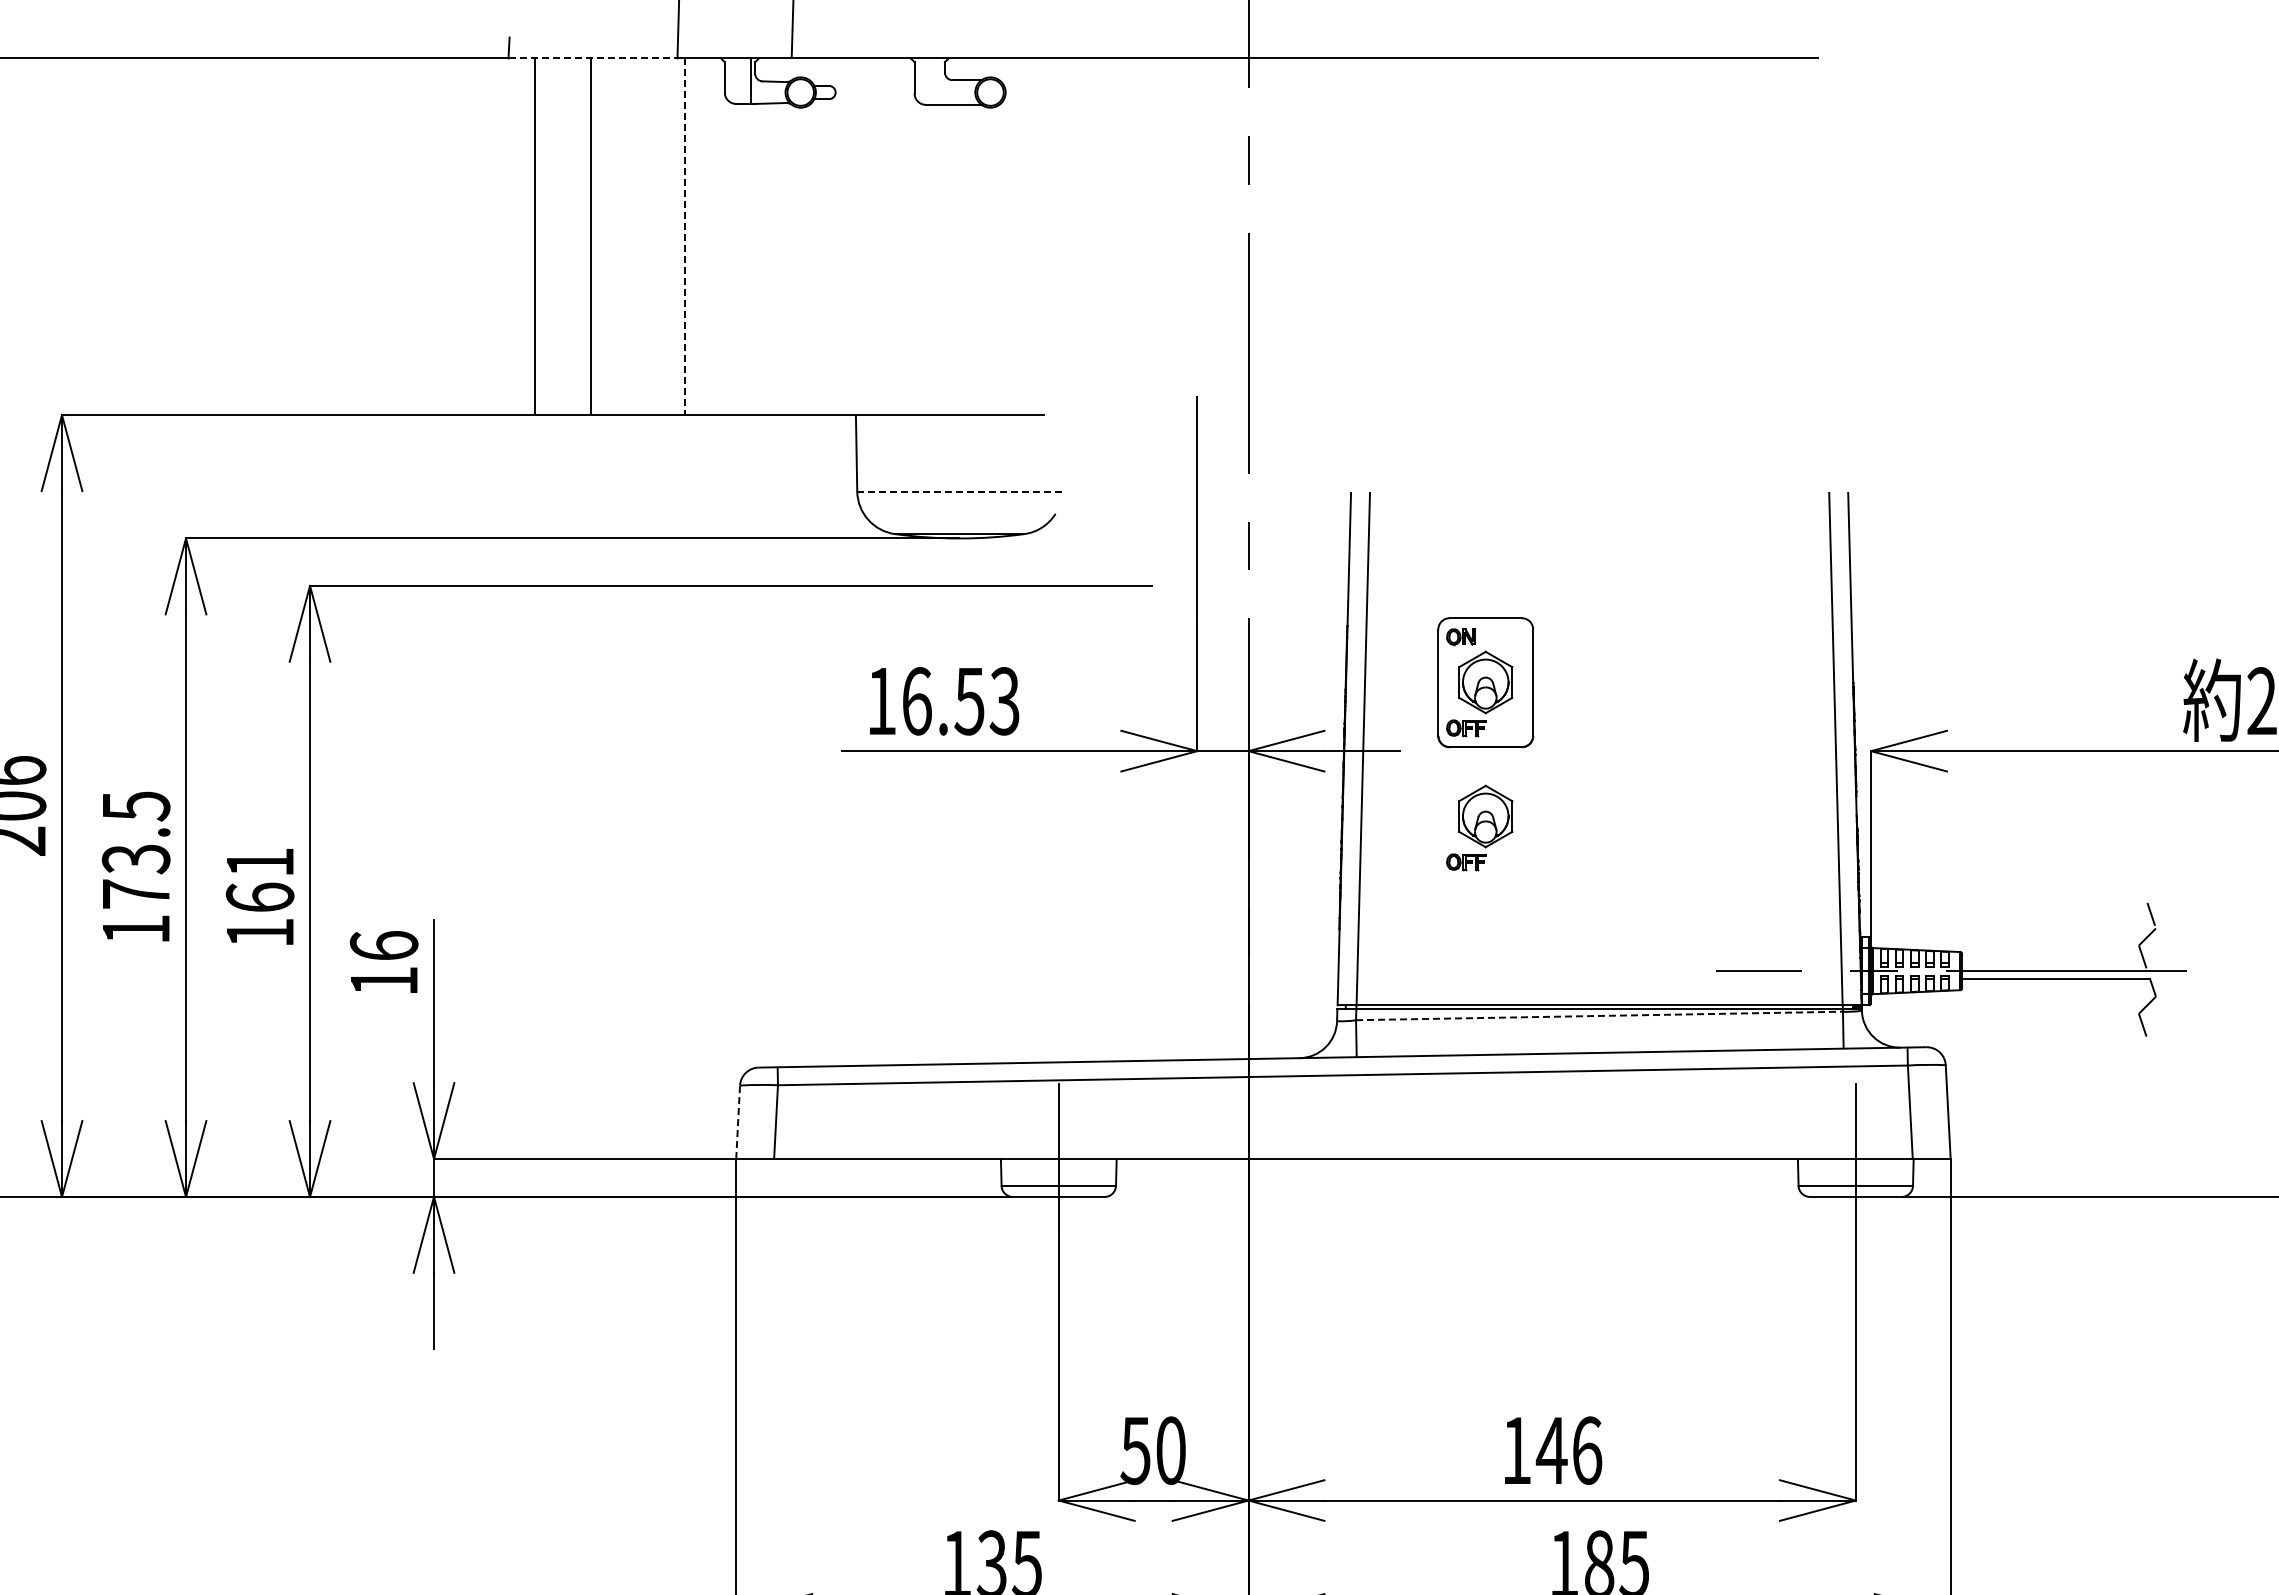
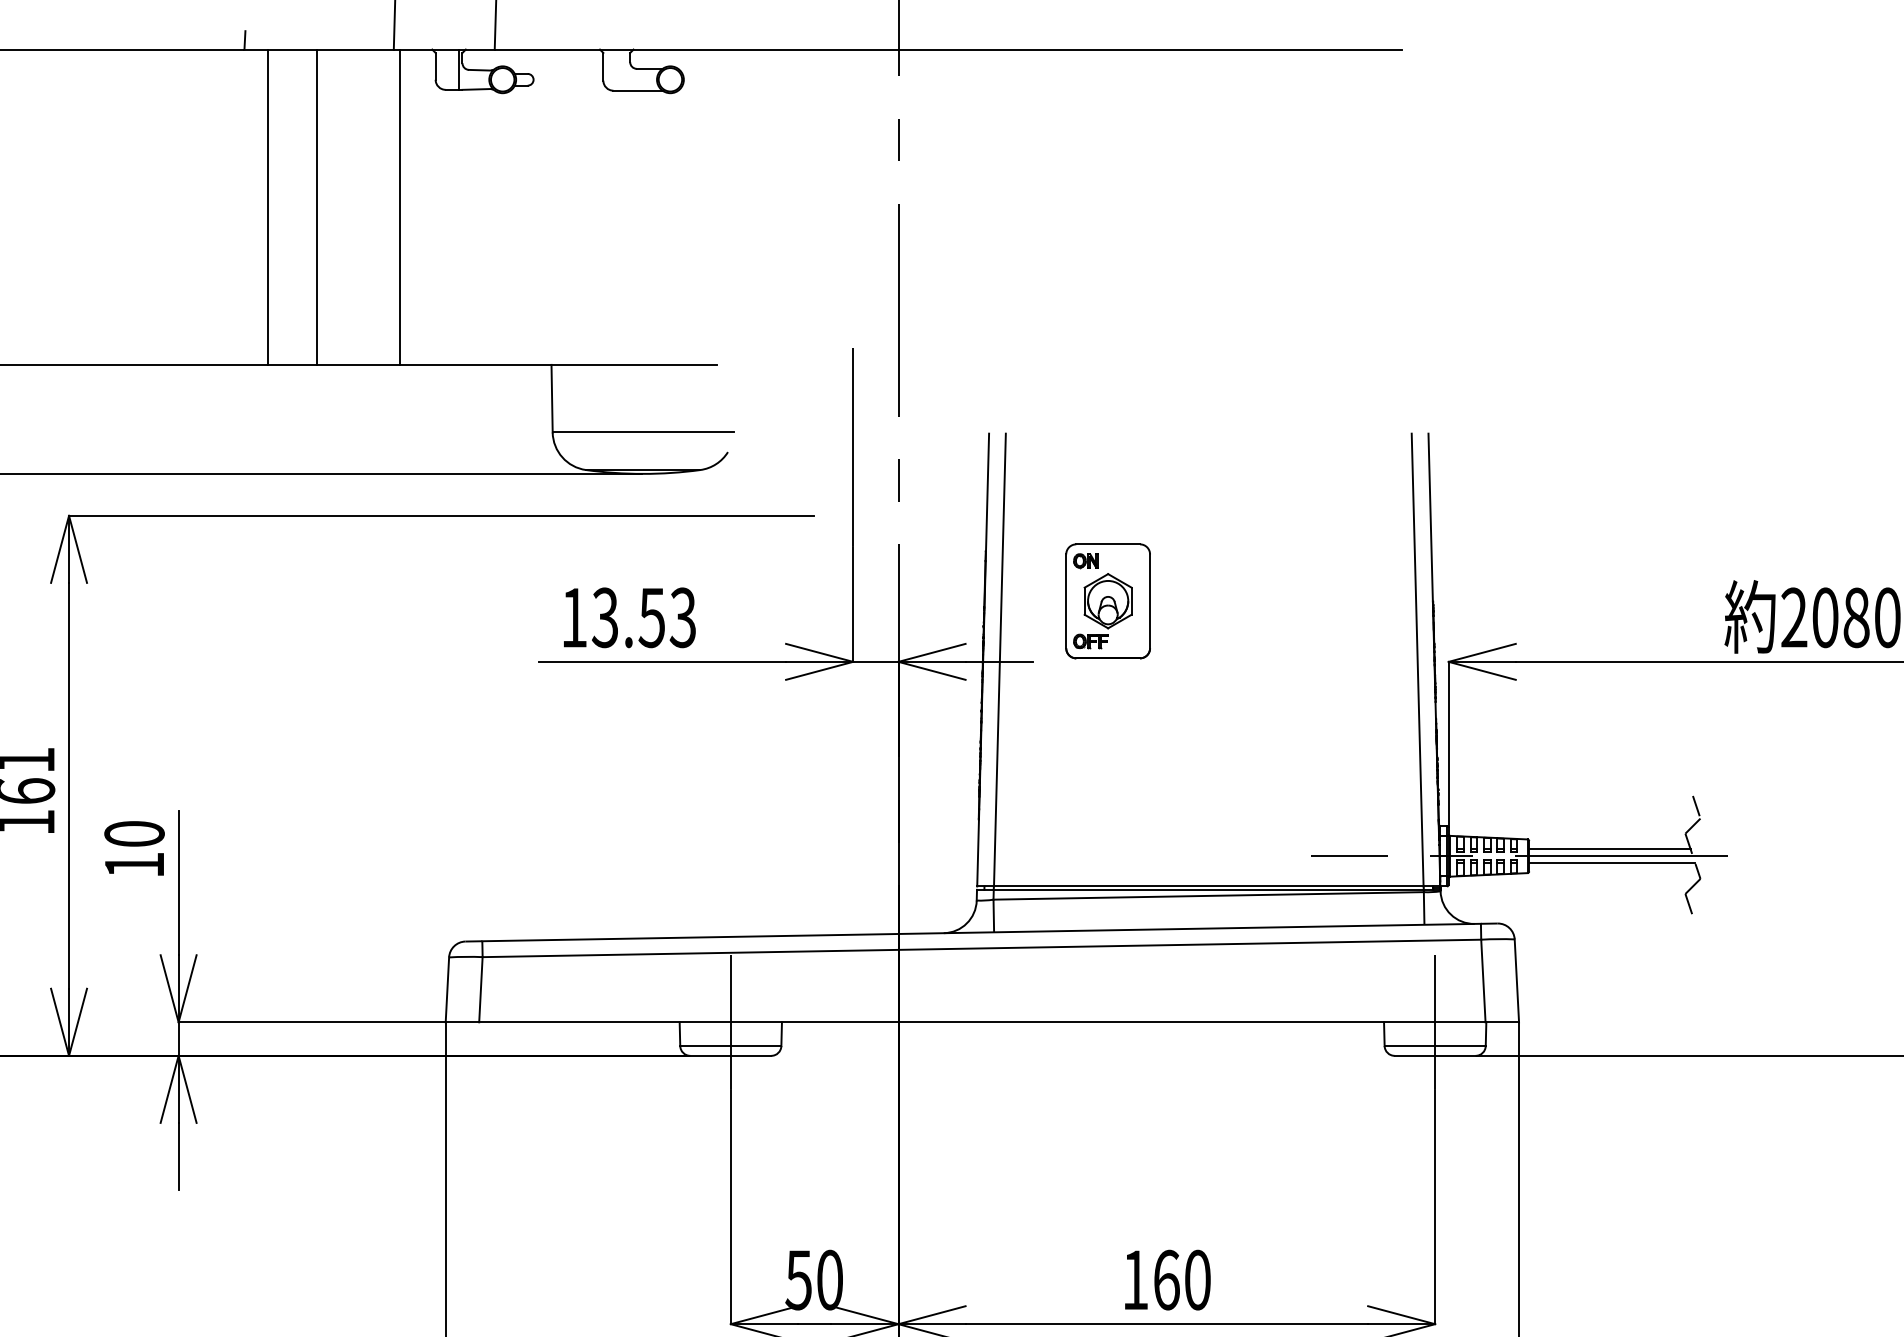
line: (593, 58) -> (319, 49), dashed -> solid
line: (685, 237) -> (400, 207), dashed -> solid
line: (960, 491) -> (643, 432), dashed -> solid
text: (916, 701) -> (605, 617), 16.53 -> 13.53
part: (1479, 827) -> (1102, 729), removed
text: (383, 945) -> (133, 833), 16 -> 10
line: (2053, 963) -> (1609, 849), added
line: (1600, 1015) -> (1209, 895), dashed -> solid
line: (738, 1122) -> (447, 990), dashed -> solid
text: (1568, 1450) -> (1181, 1279), 146 -> 160

